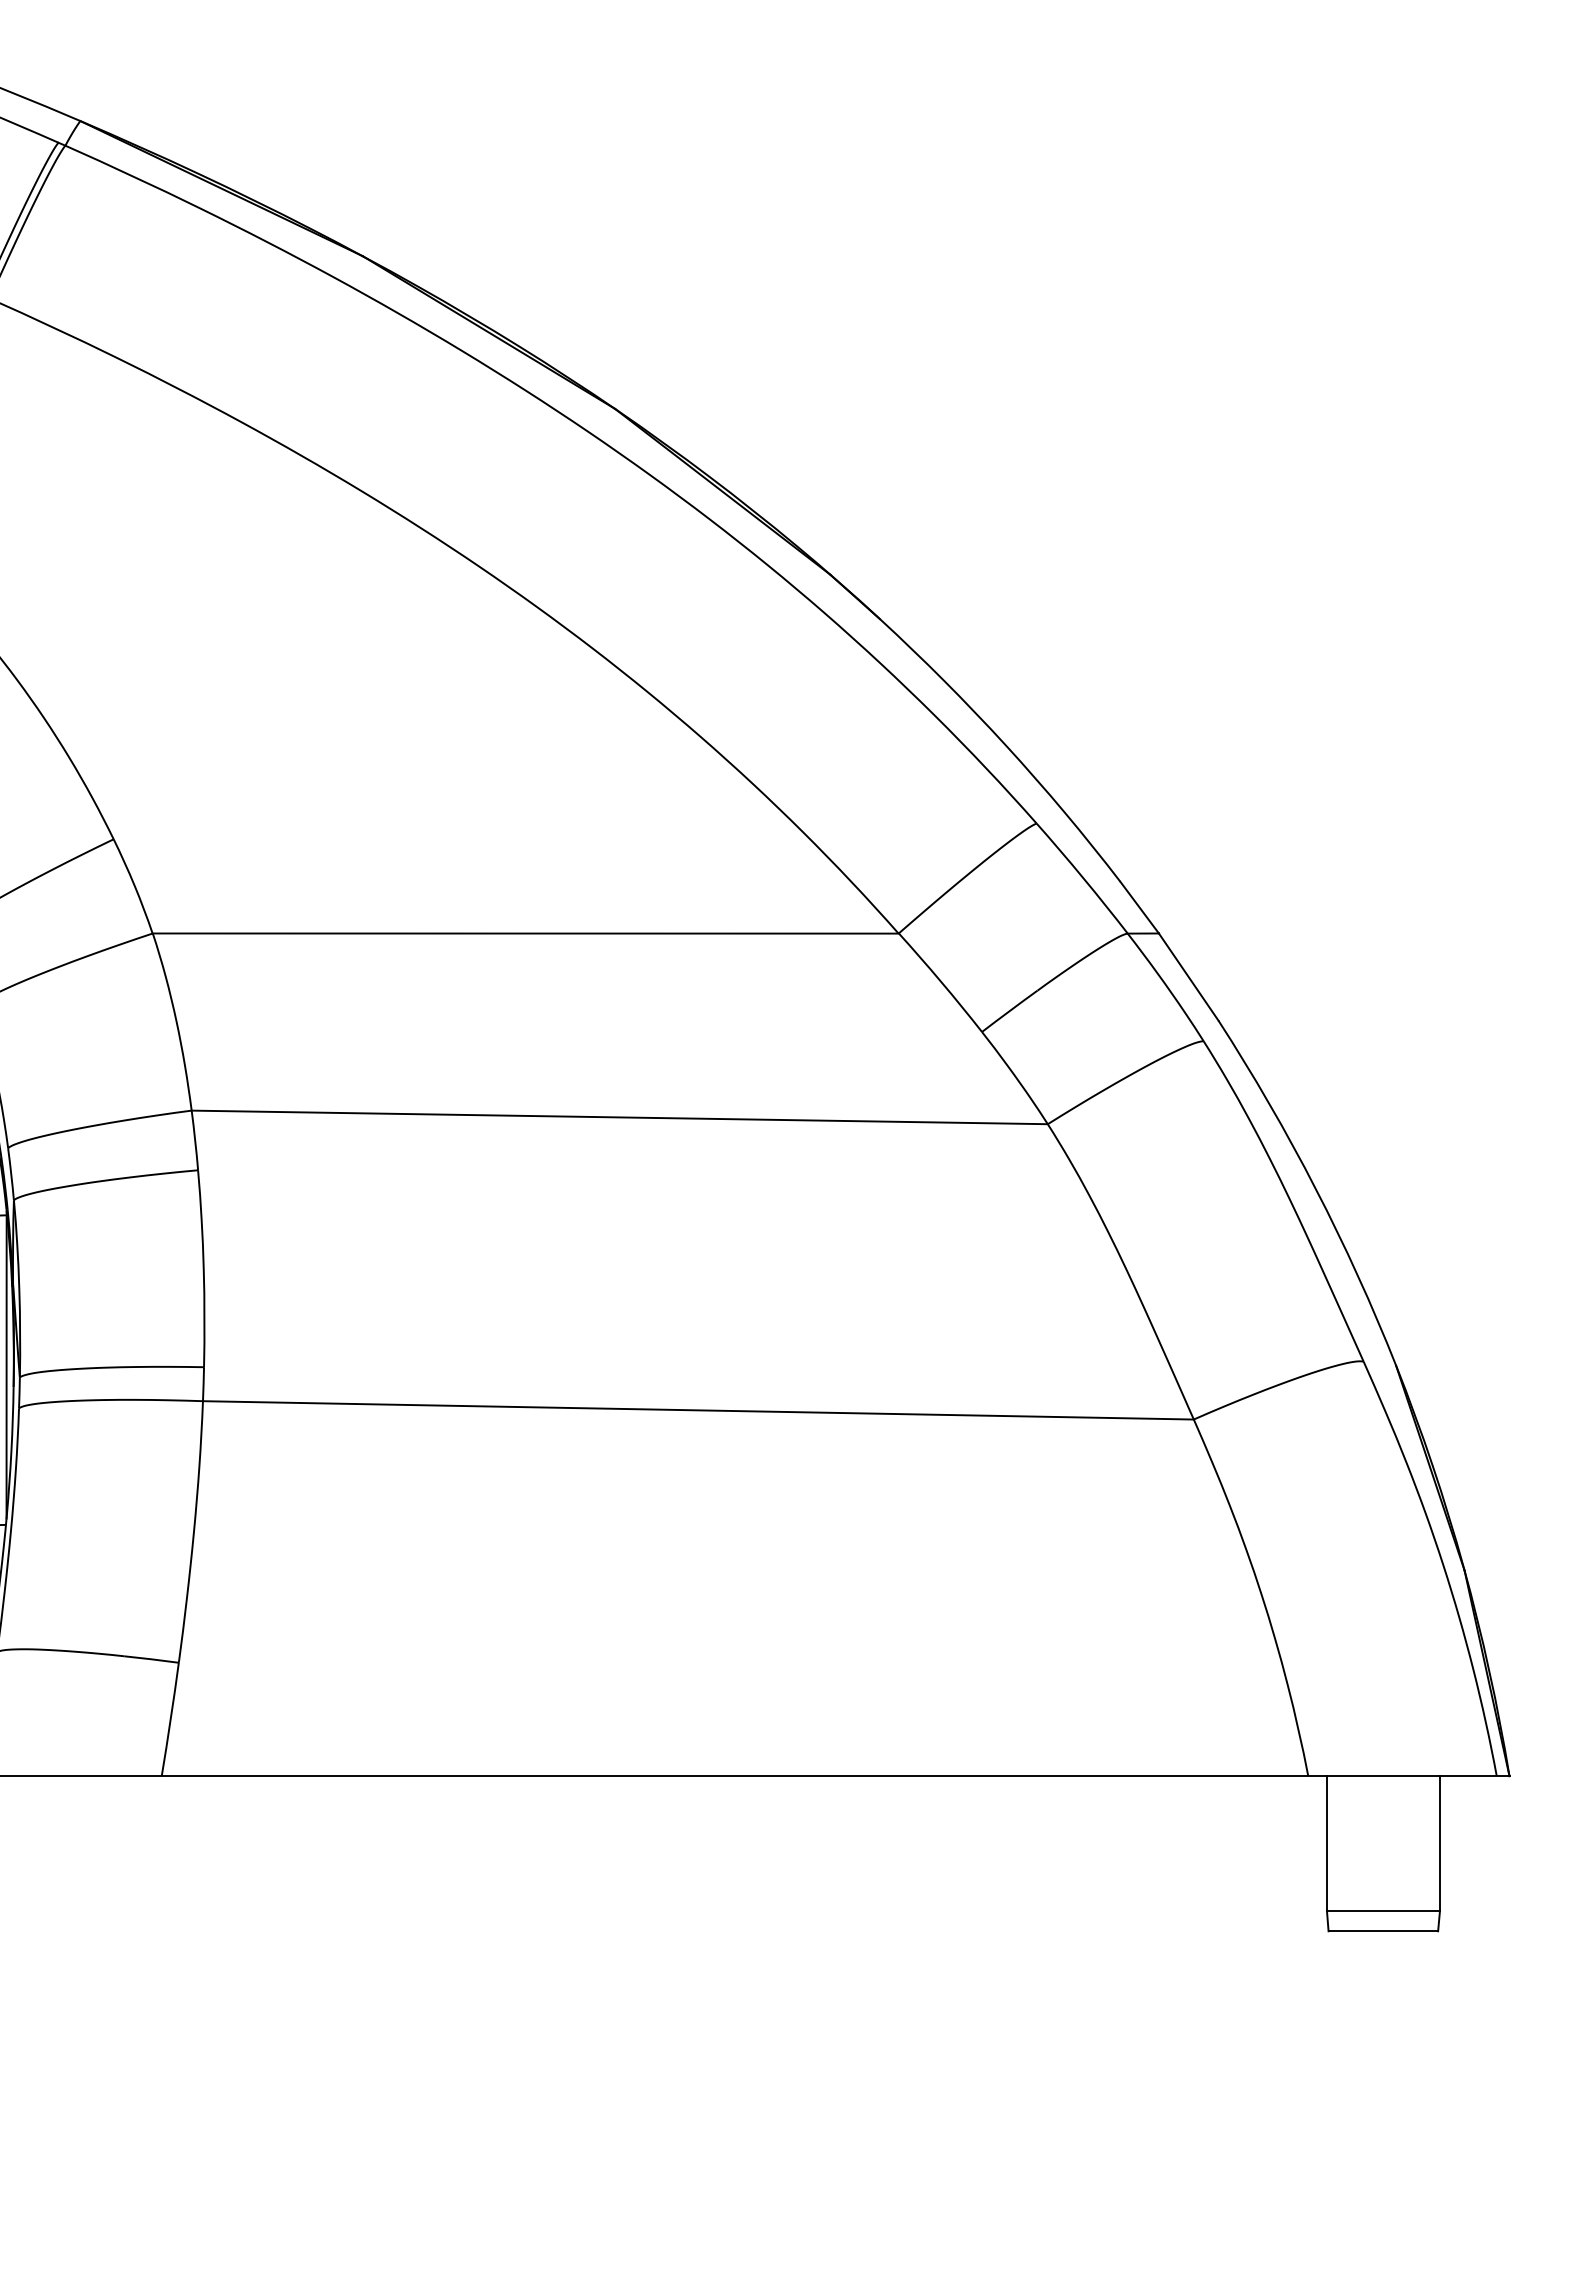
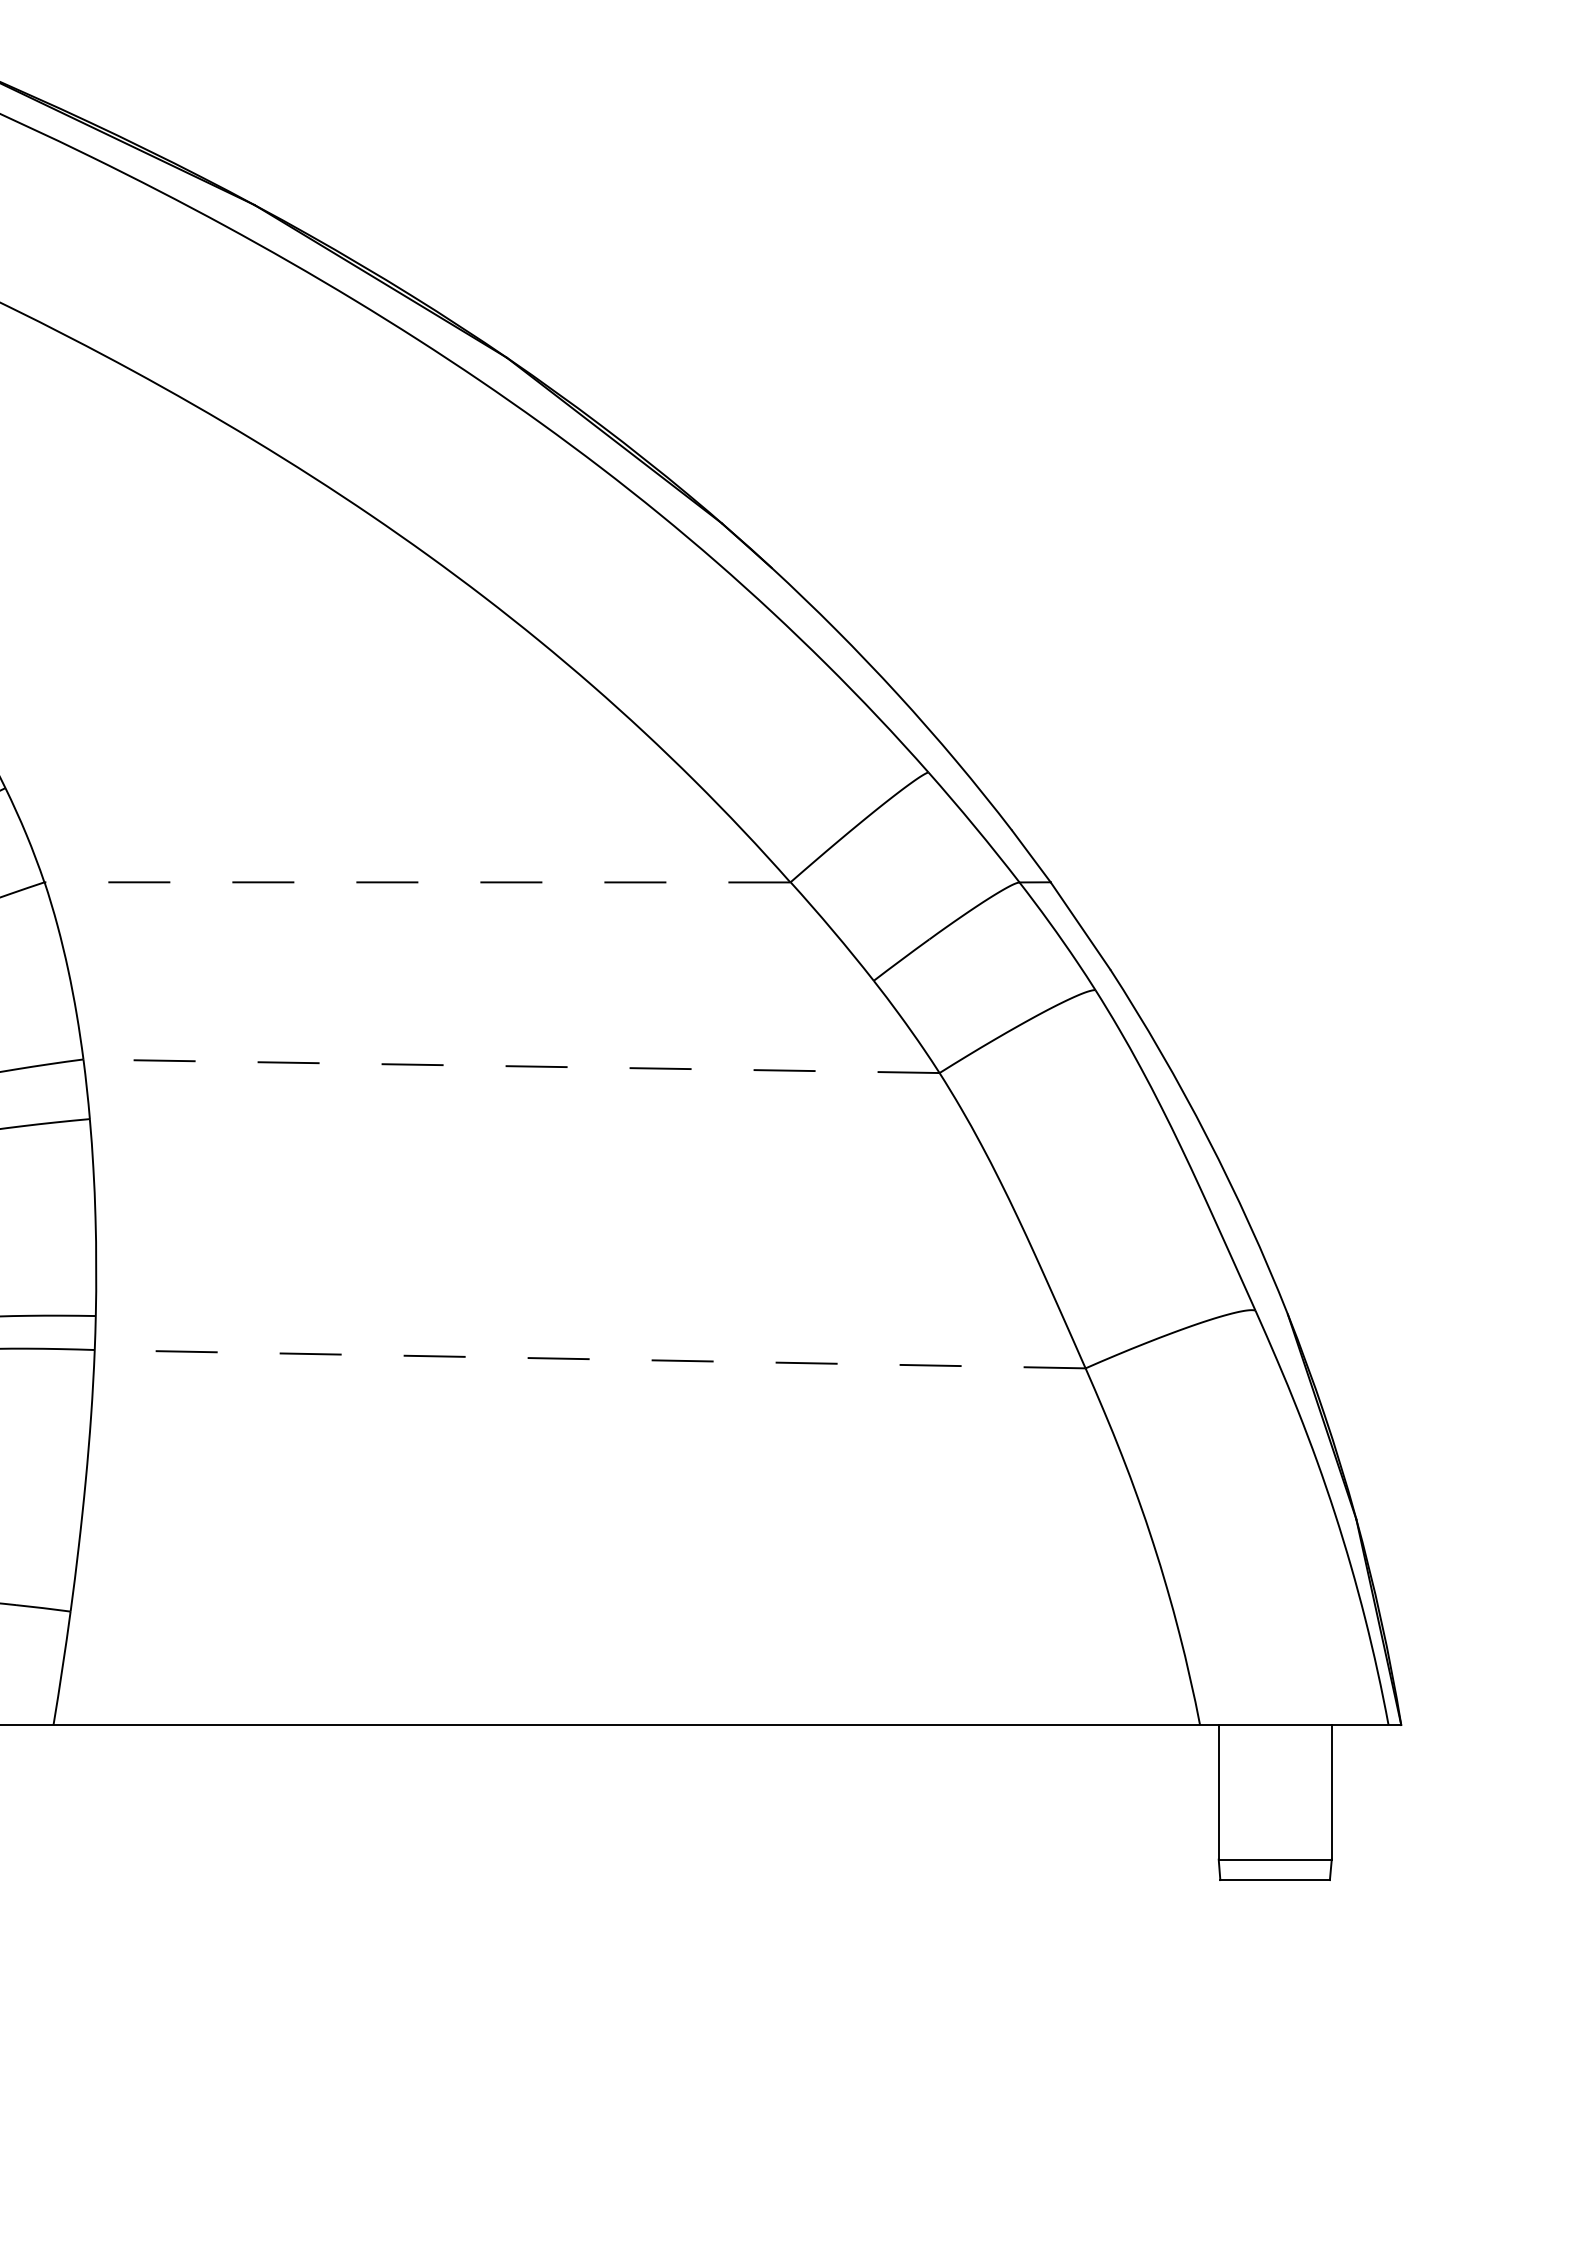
line: (525, 933) -> (417, 882), solid -> dashed
line: (619, 1117) -> (511, 1066), solid -> dashed
line: (698, 1410) -> (590, 1359), solid -> dashed

